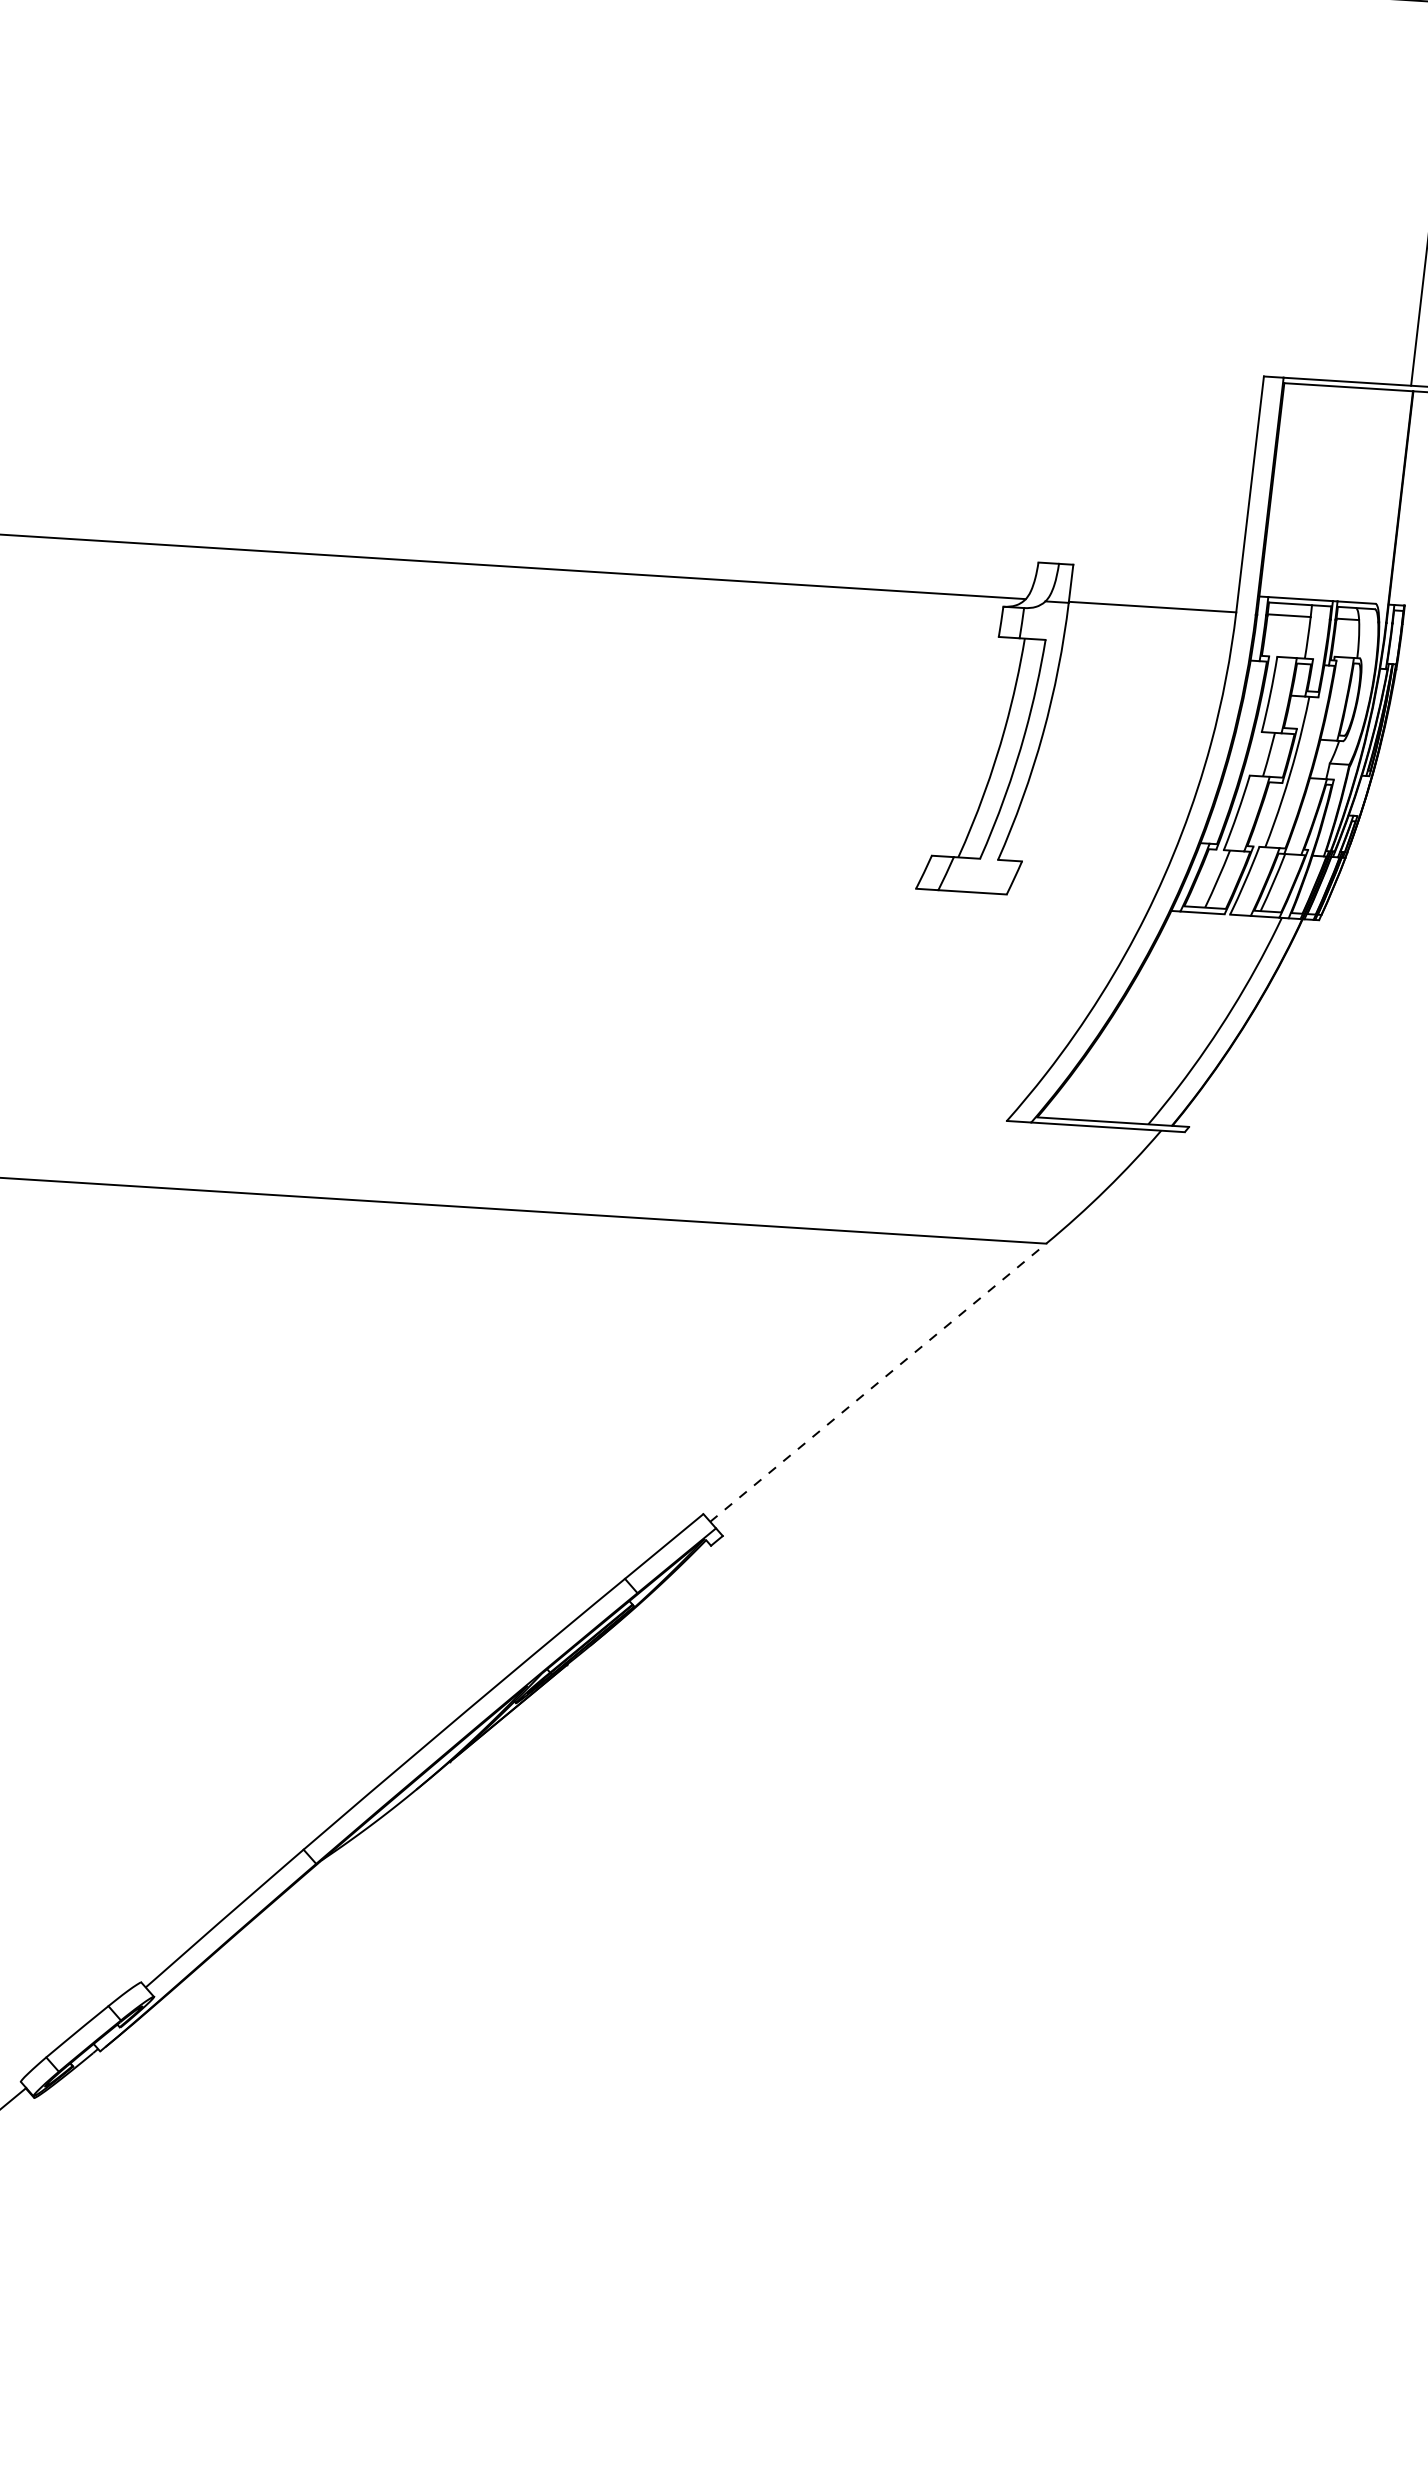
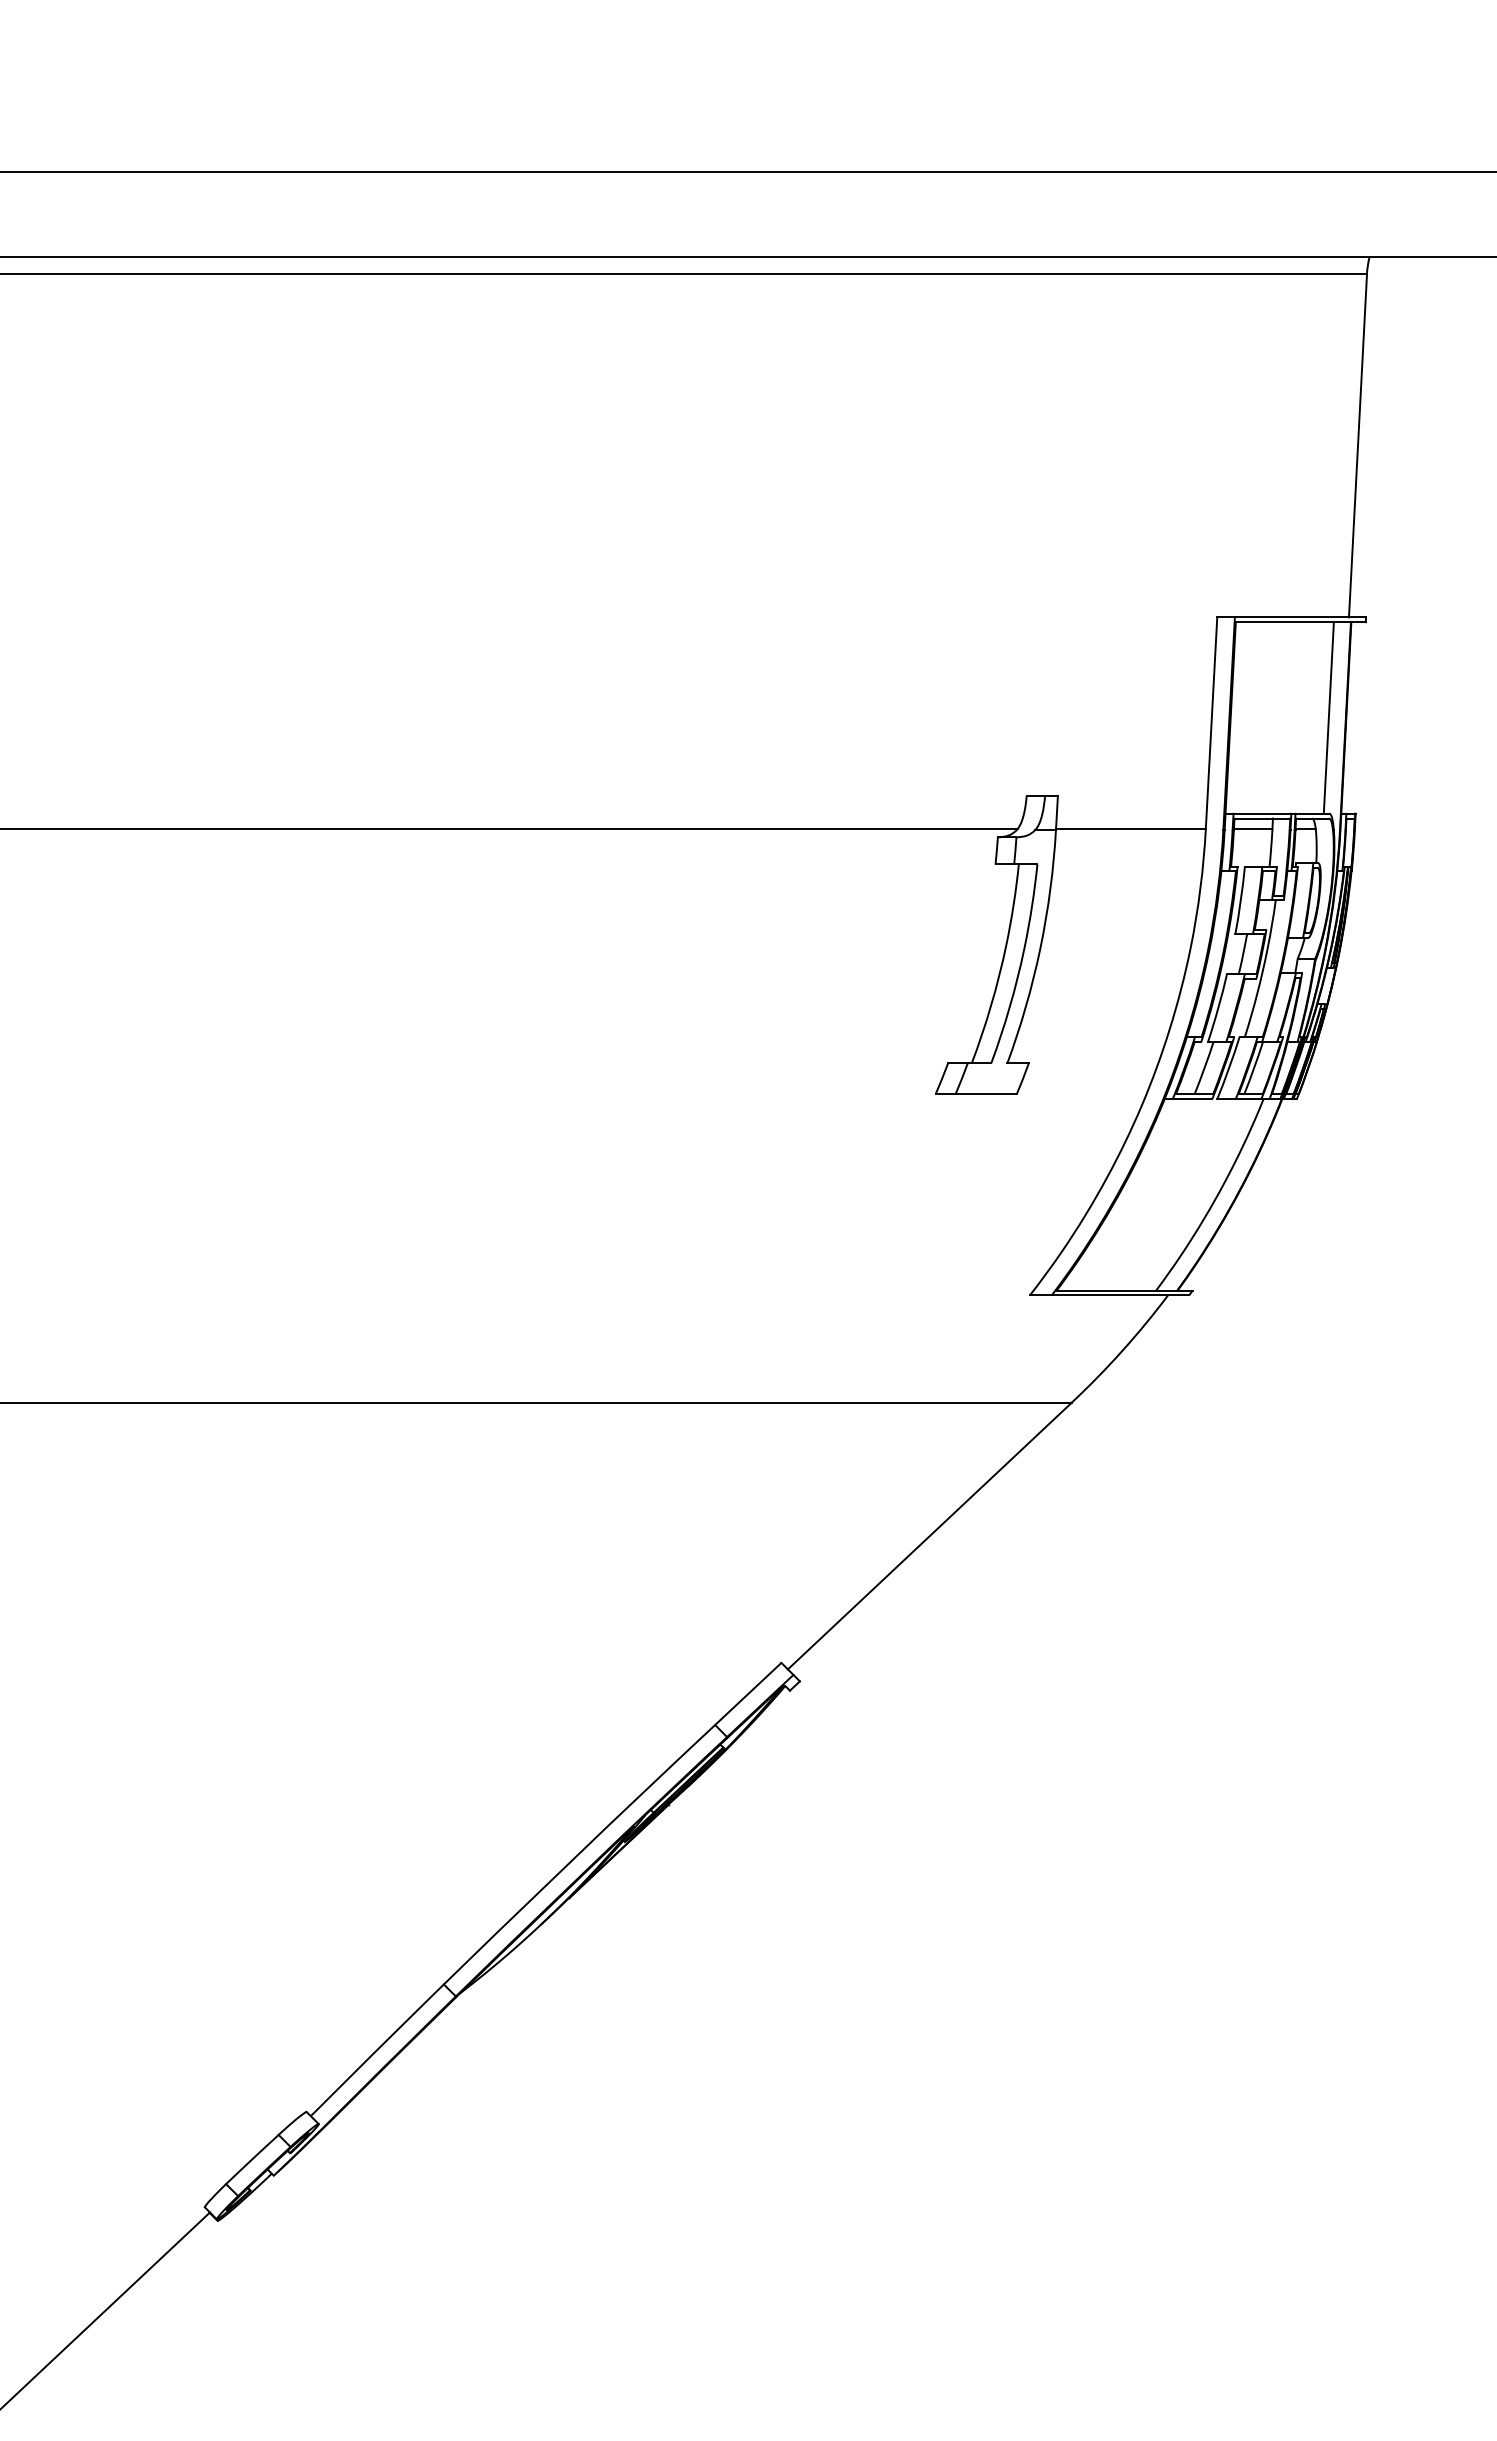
line: (1381, 496) -> (1328, 717), added
line: (877, 1383) -> (929, 1536), dashed -> solid

